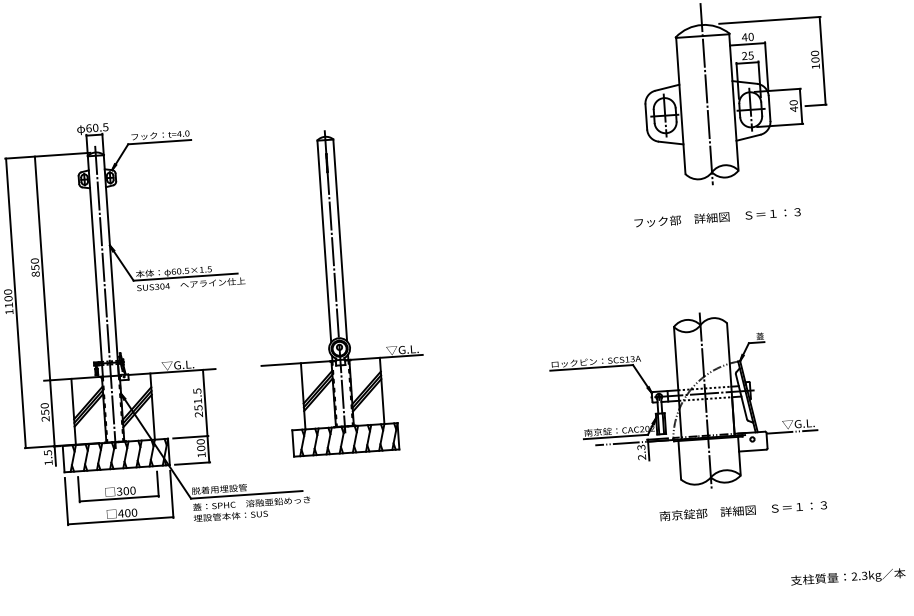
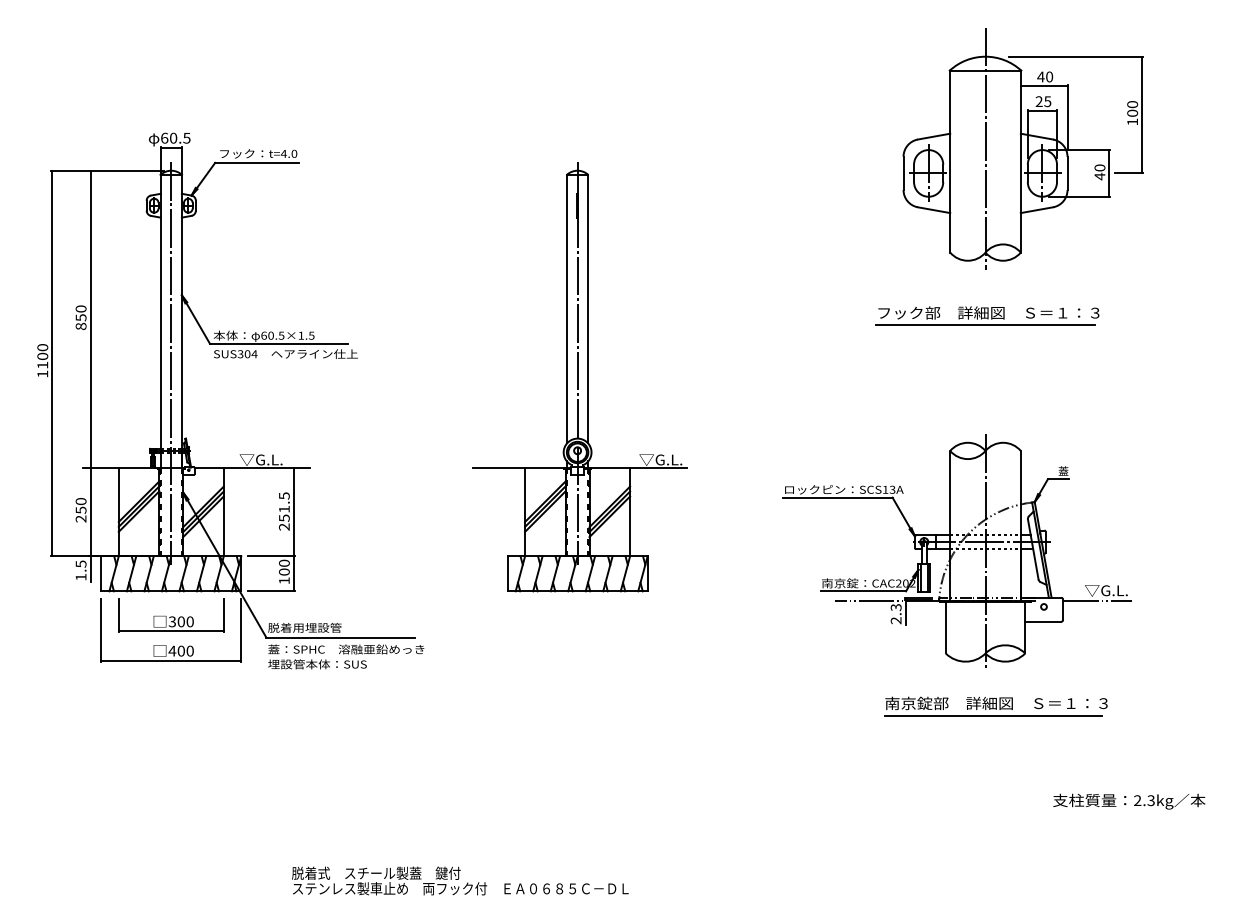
line: (715, 227) -> (985, 325), added
part: (337, 292) -> (579, 377), moved
part: (683, 401) -> (956, 550), moved
line: (741, 519) -> (993, 715), added

